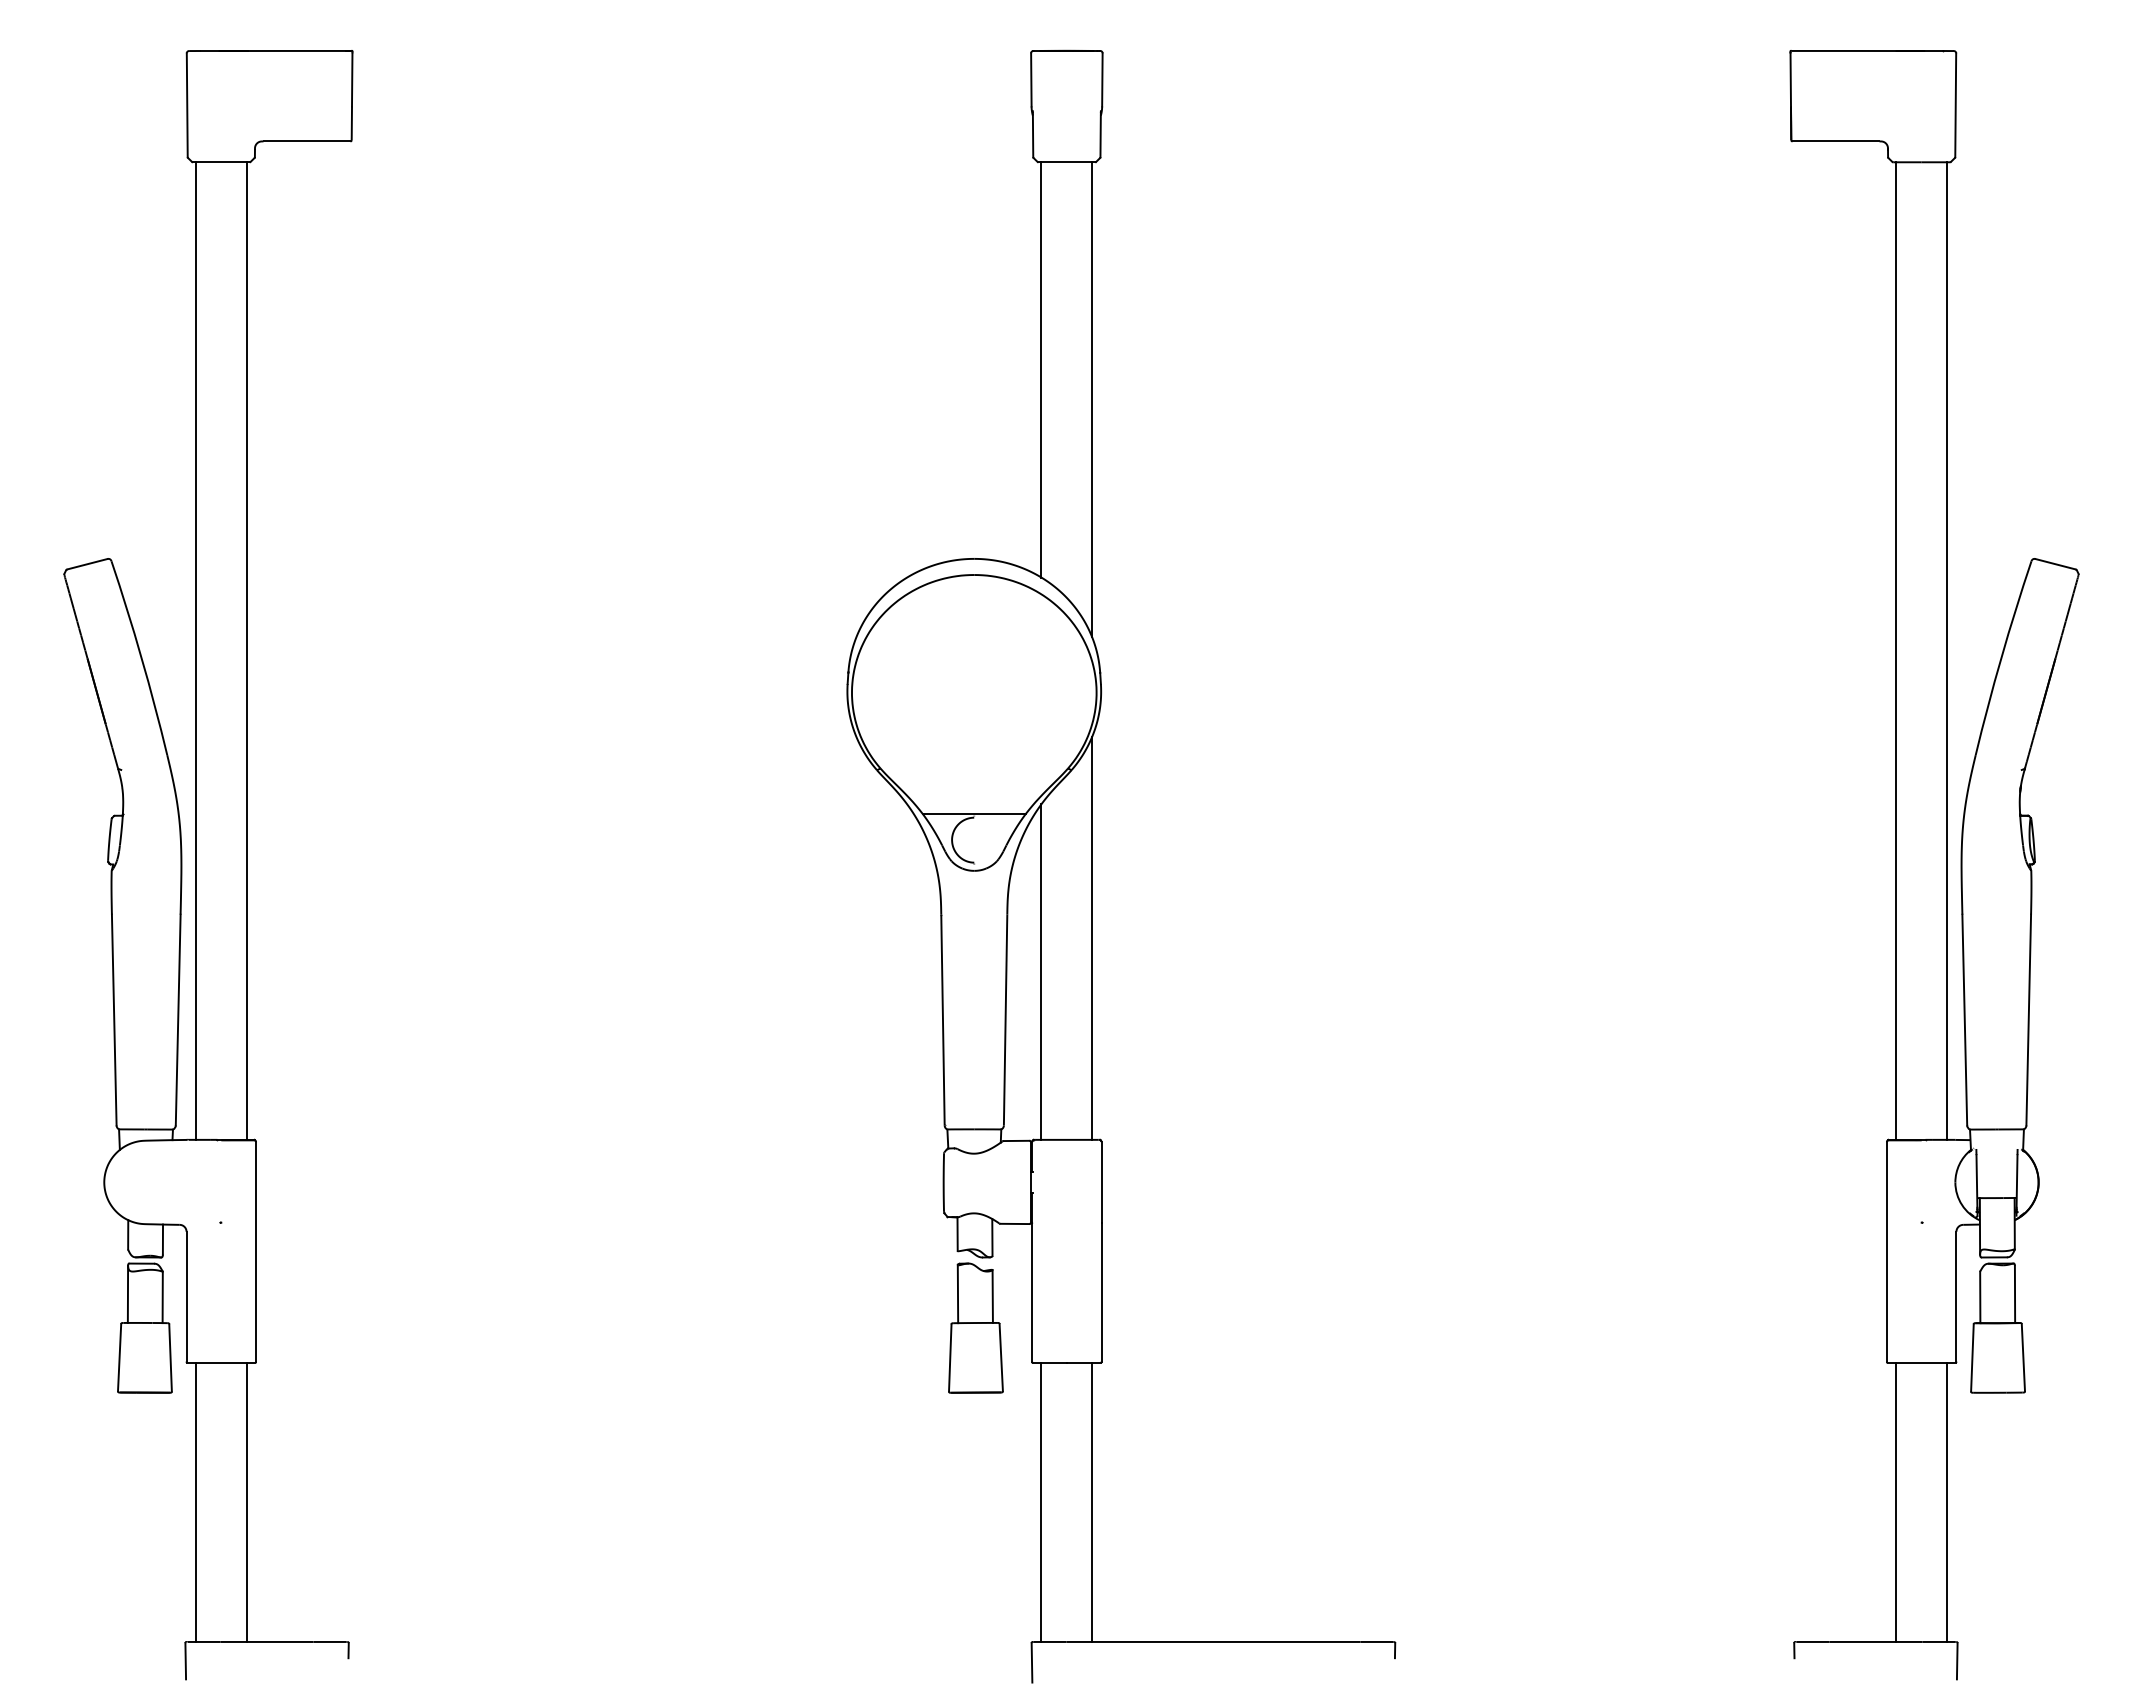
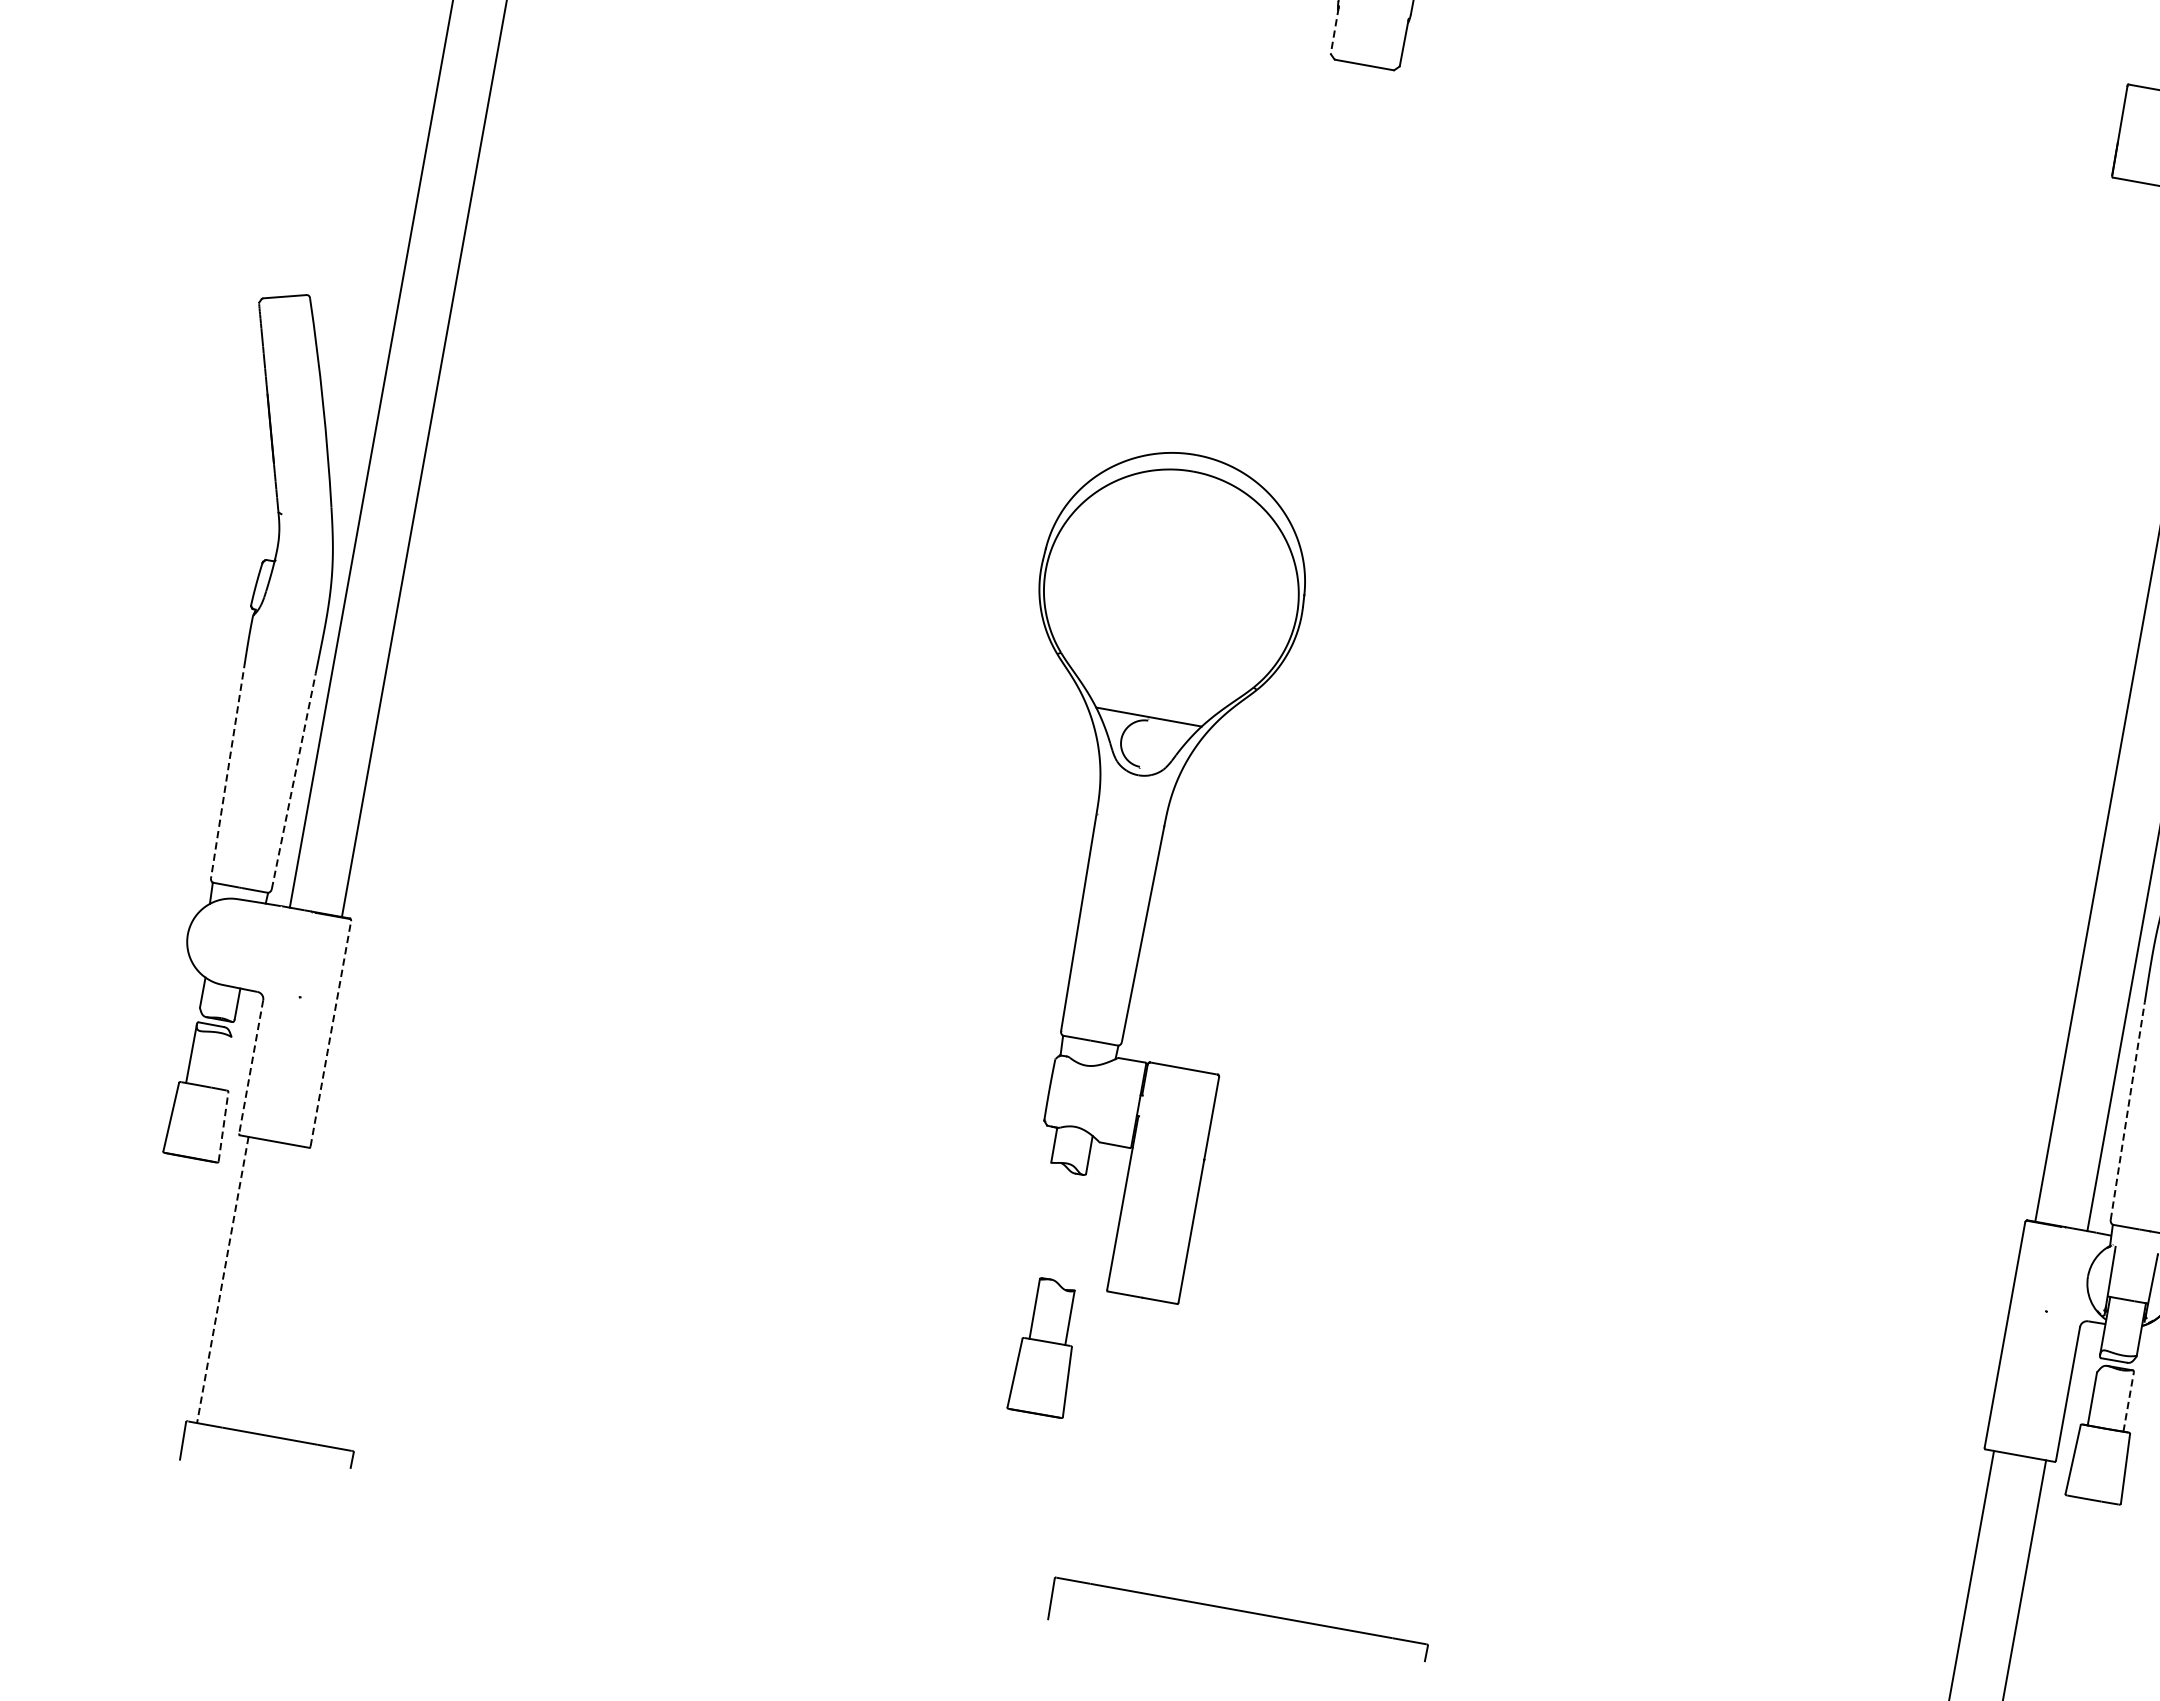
line: (1033, 135) -> (1335, 31), solid -> dashed
line: (1041, 369) -> (1300, 273), removed
line: (1092, 399) -> (1346, 313), removed
line: (1092, 937) -> (1247, 865), removed
line: (1041, 971) -> (1188, 891), removed
line: (178, 1019) -> (294, 780), solid -> dashed
line: (1964, 1019) -> (2127, 1110), solid -> dashed
line: (114, 1020) -> (228, 770), solid -> dashed
line: (256, 1251) -> (331, 1033), solid -> dashed
line: (2015, 1294) -> (2129, 1402), solid -> dashed
line: (186, 1296) -> (251, 1066), solid -> dashed
line: (162, 1297) -> (226, 1063), removed
part: (975, 1327) -> (1046, 1346), moved
line: (170, 1357) -> (223, 1126), solid -> dashed
line: (246, 1502) -> (274, 1289), removed
line: (1041, 1502) -> (1090, 1436), removed
line: (1092, 1502) -> (1143, 1445), removed
line: (195, 1503) -> (222, 1280), solid -> dashed

